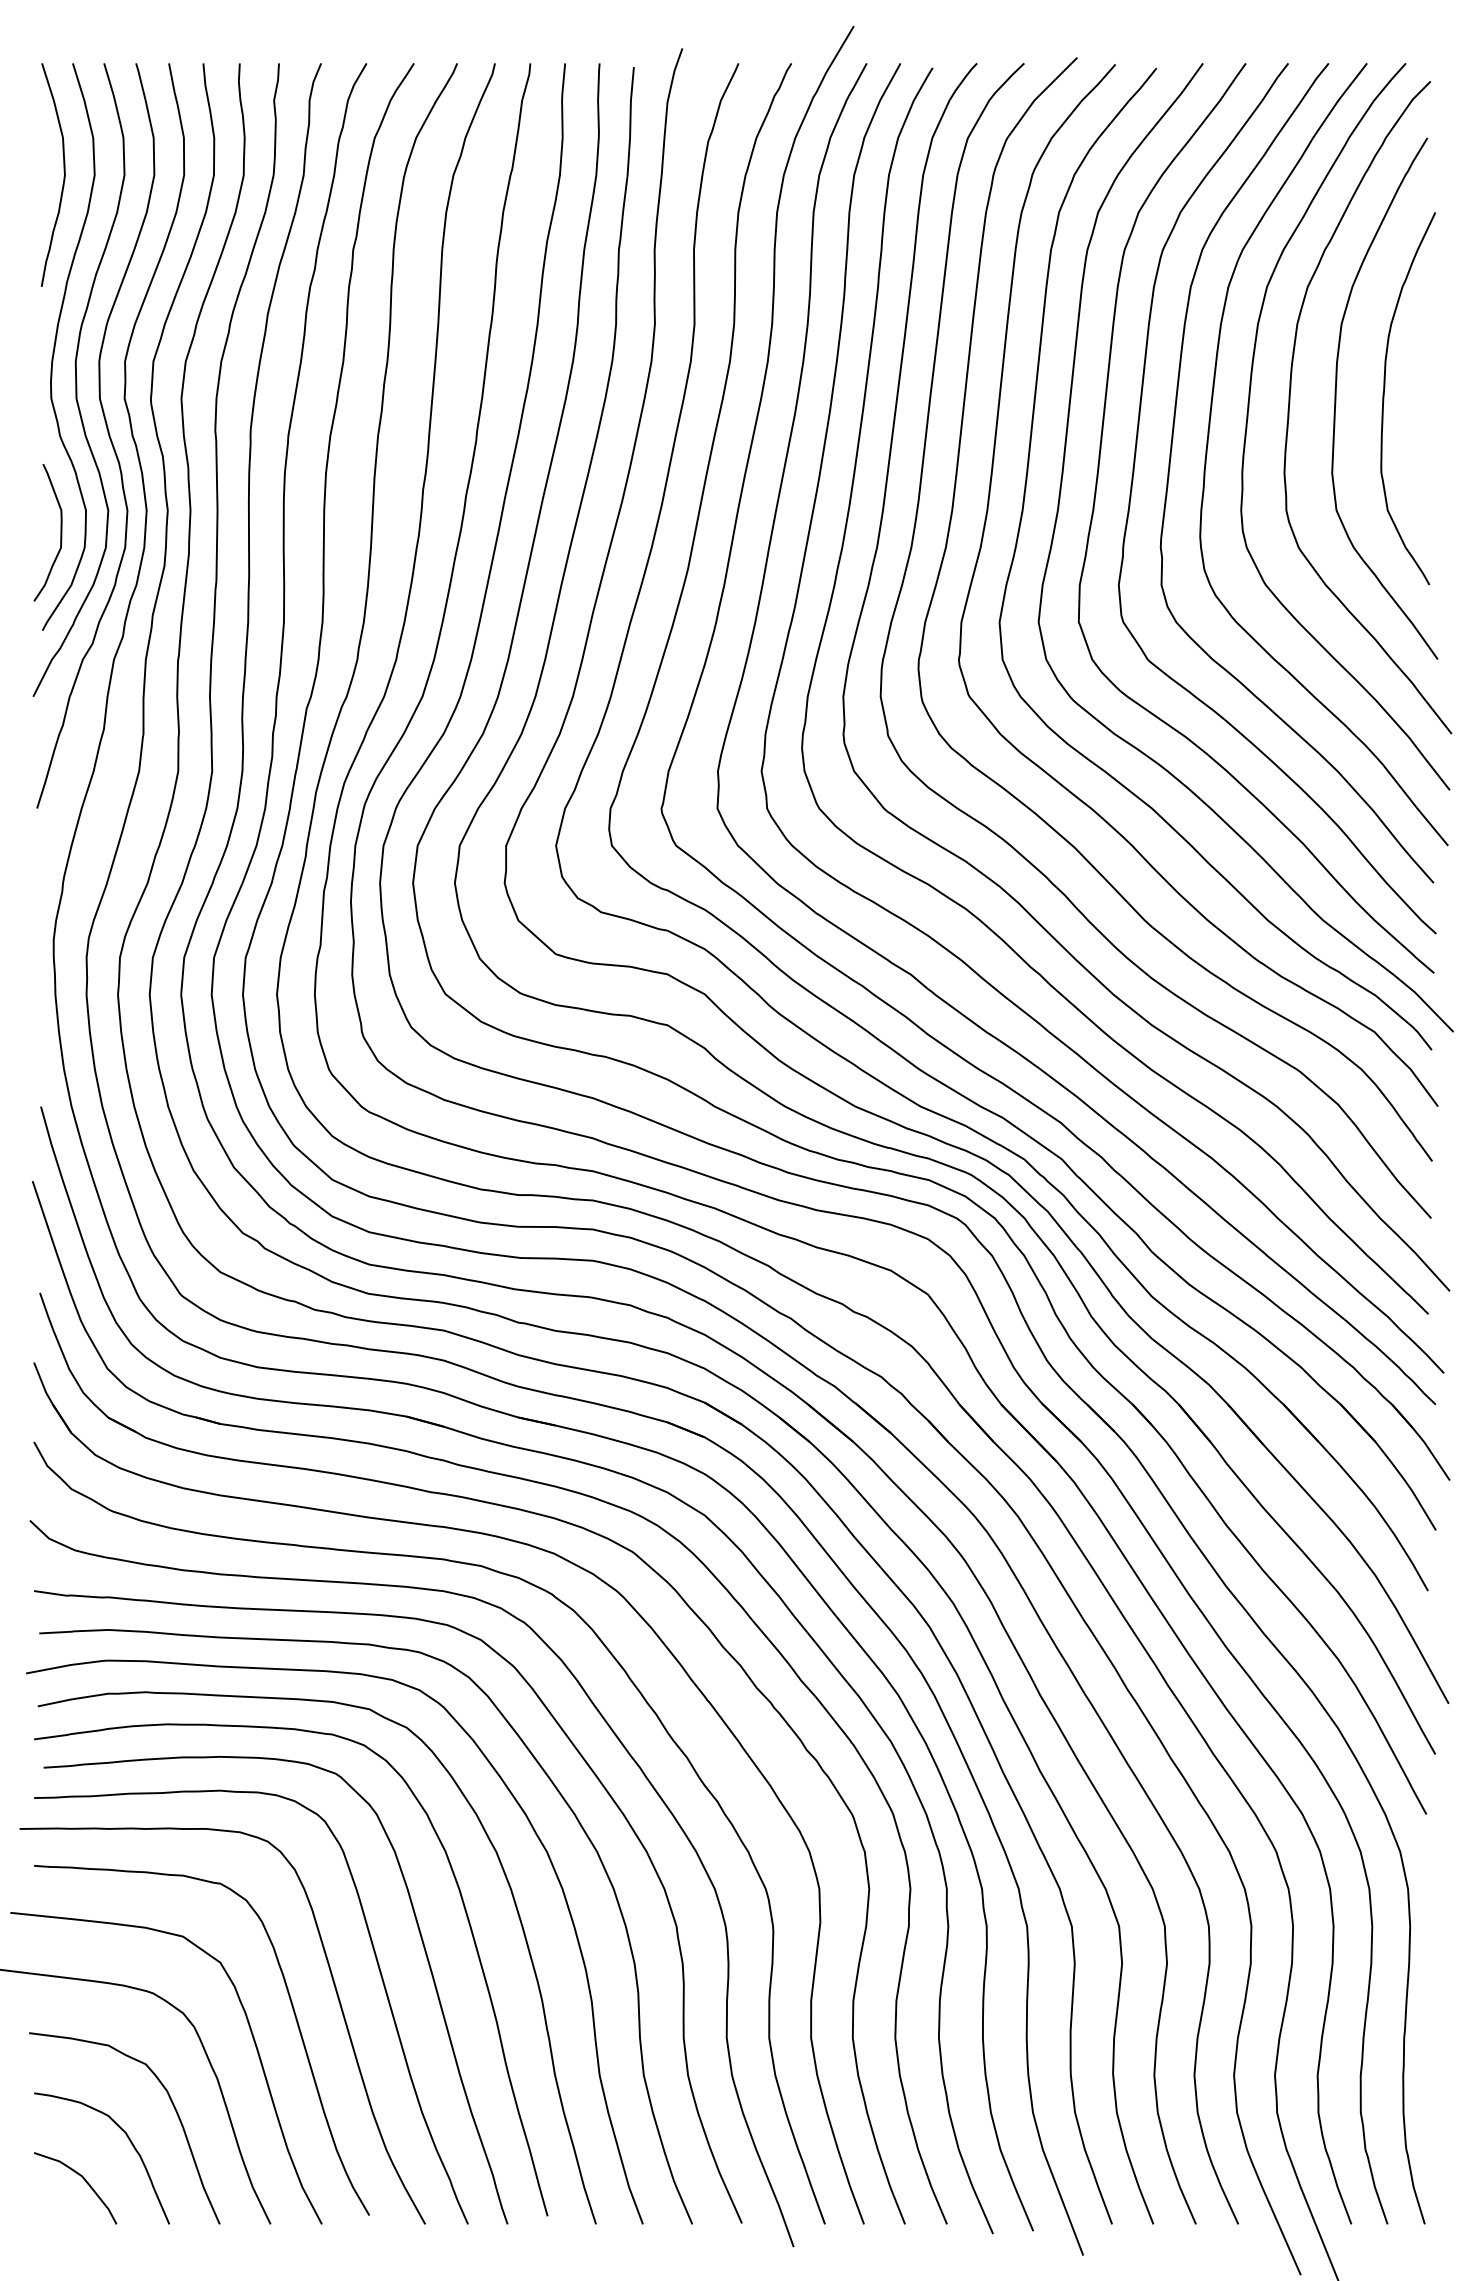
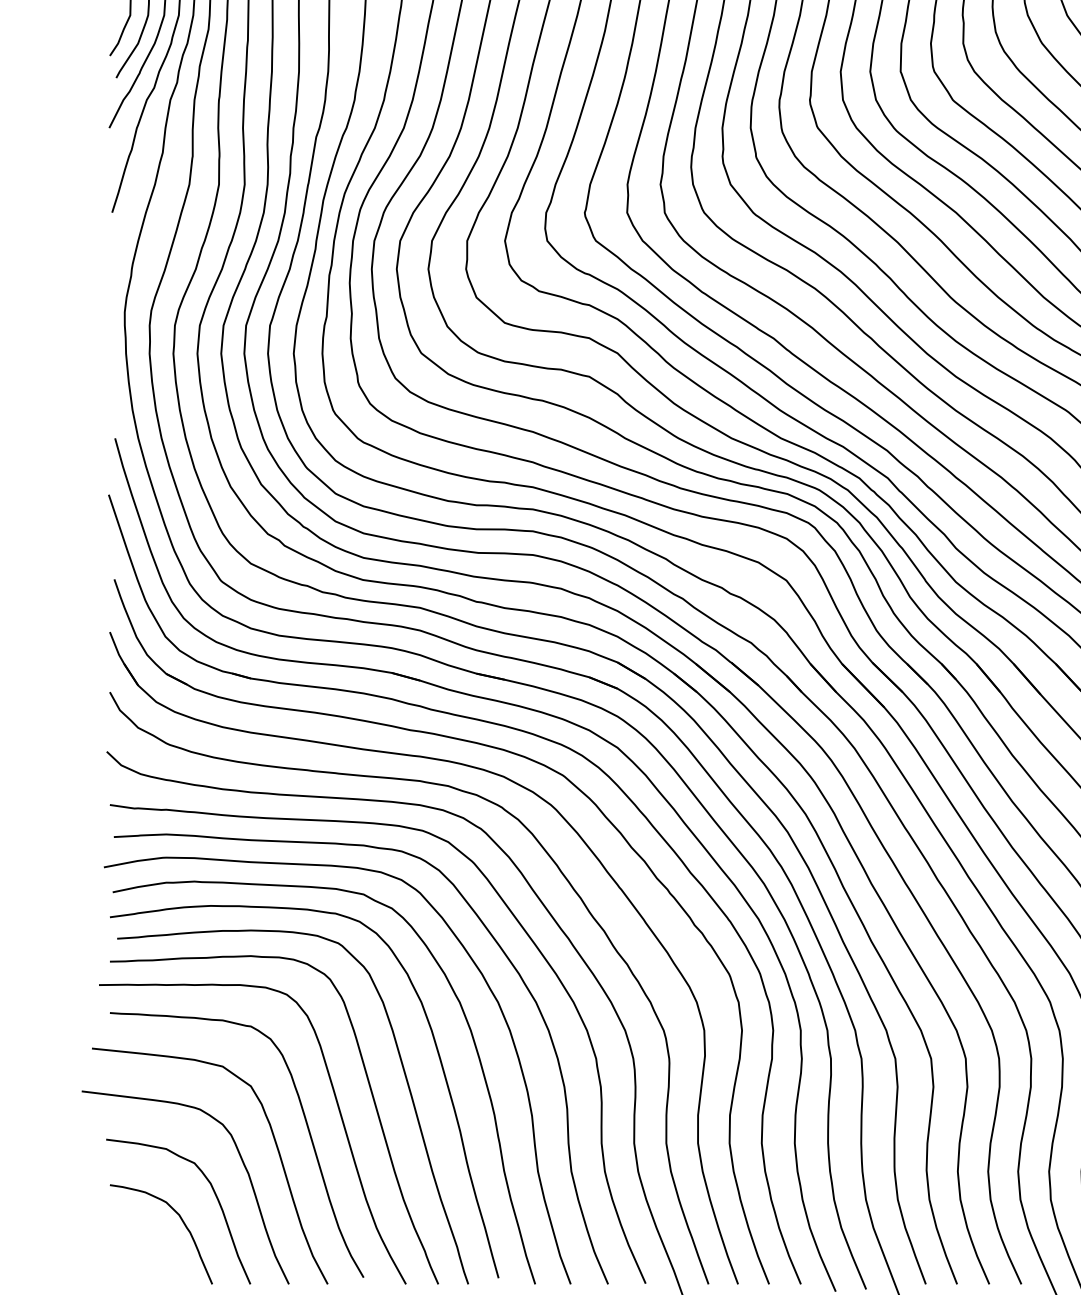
curve: (83, 2179) -> (147, 1250), removed

